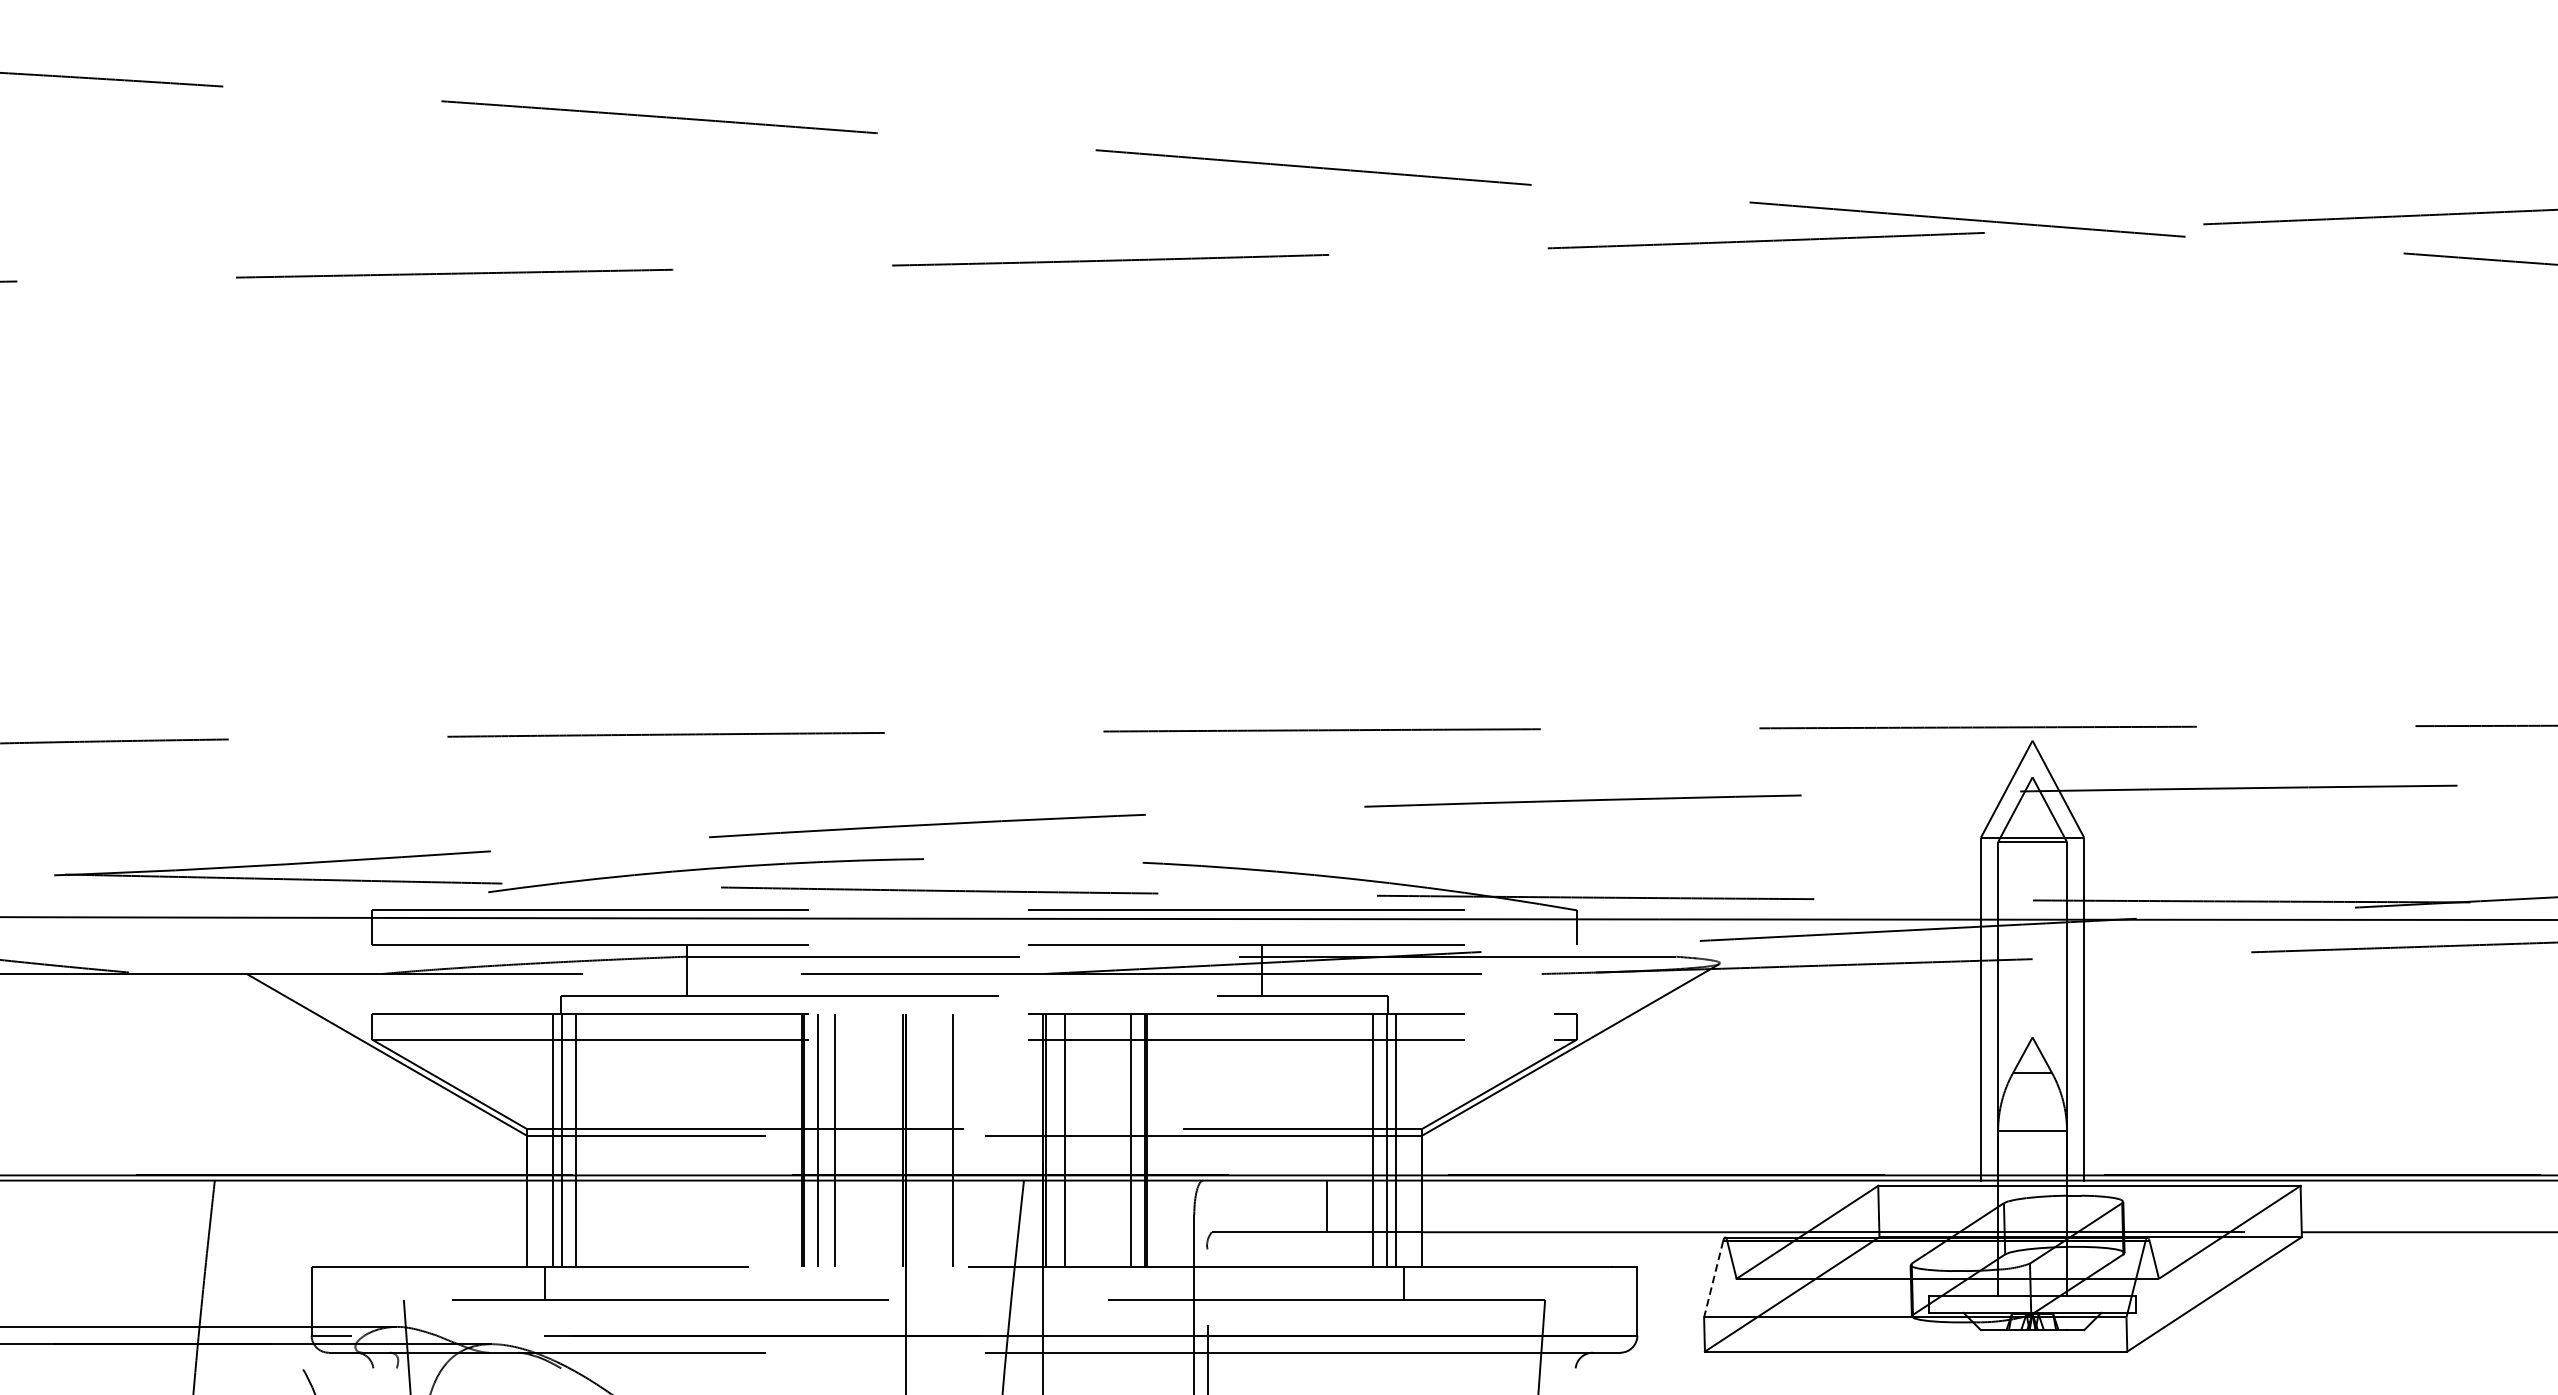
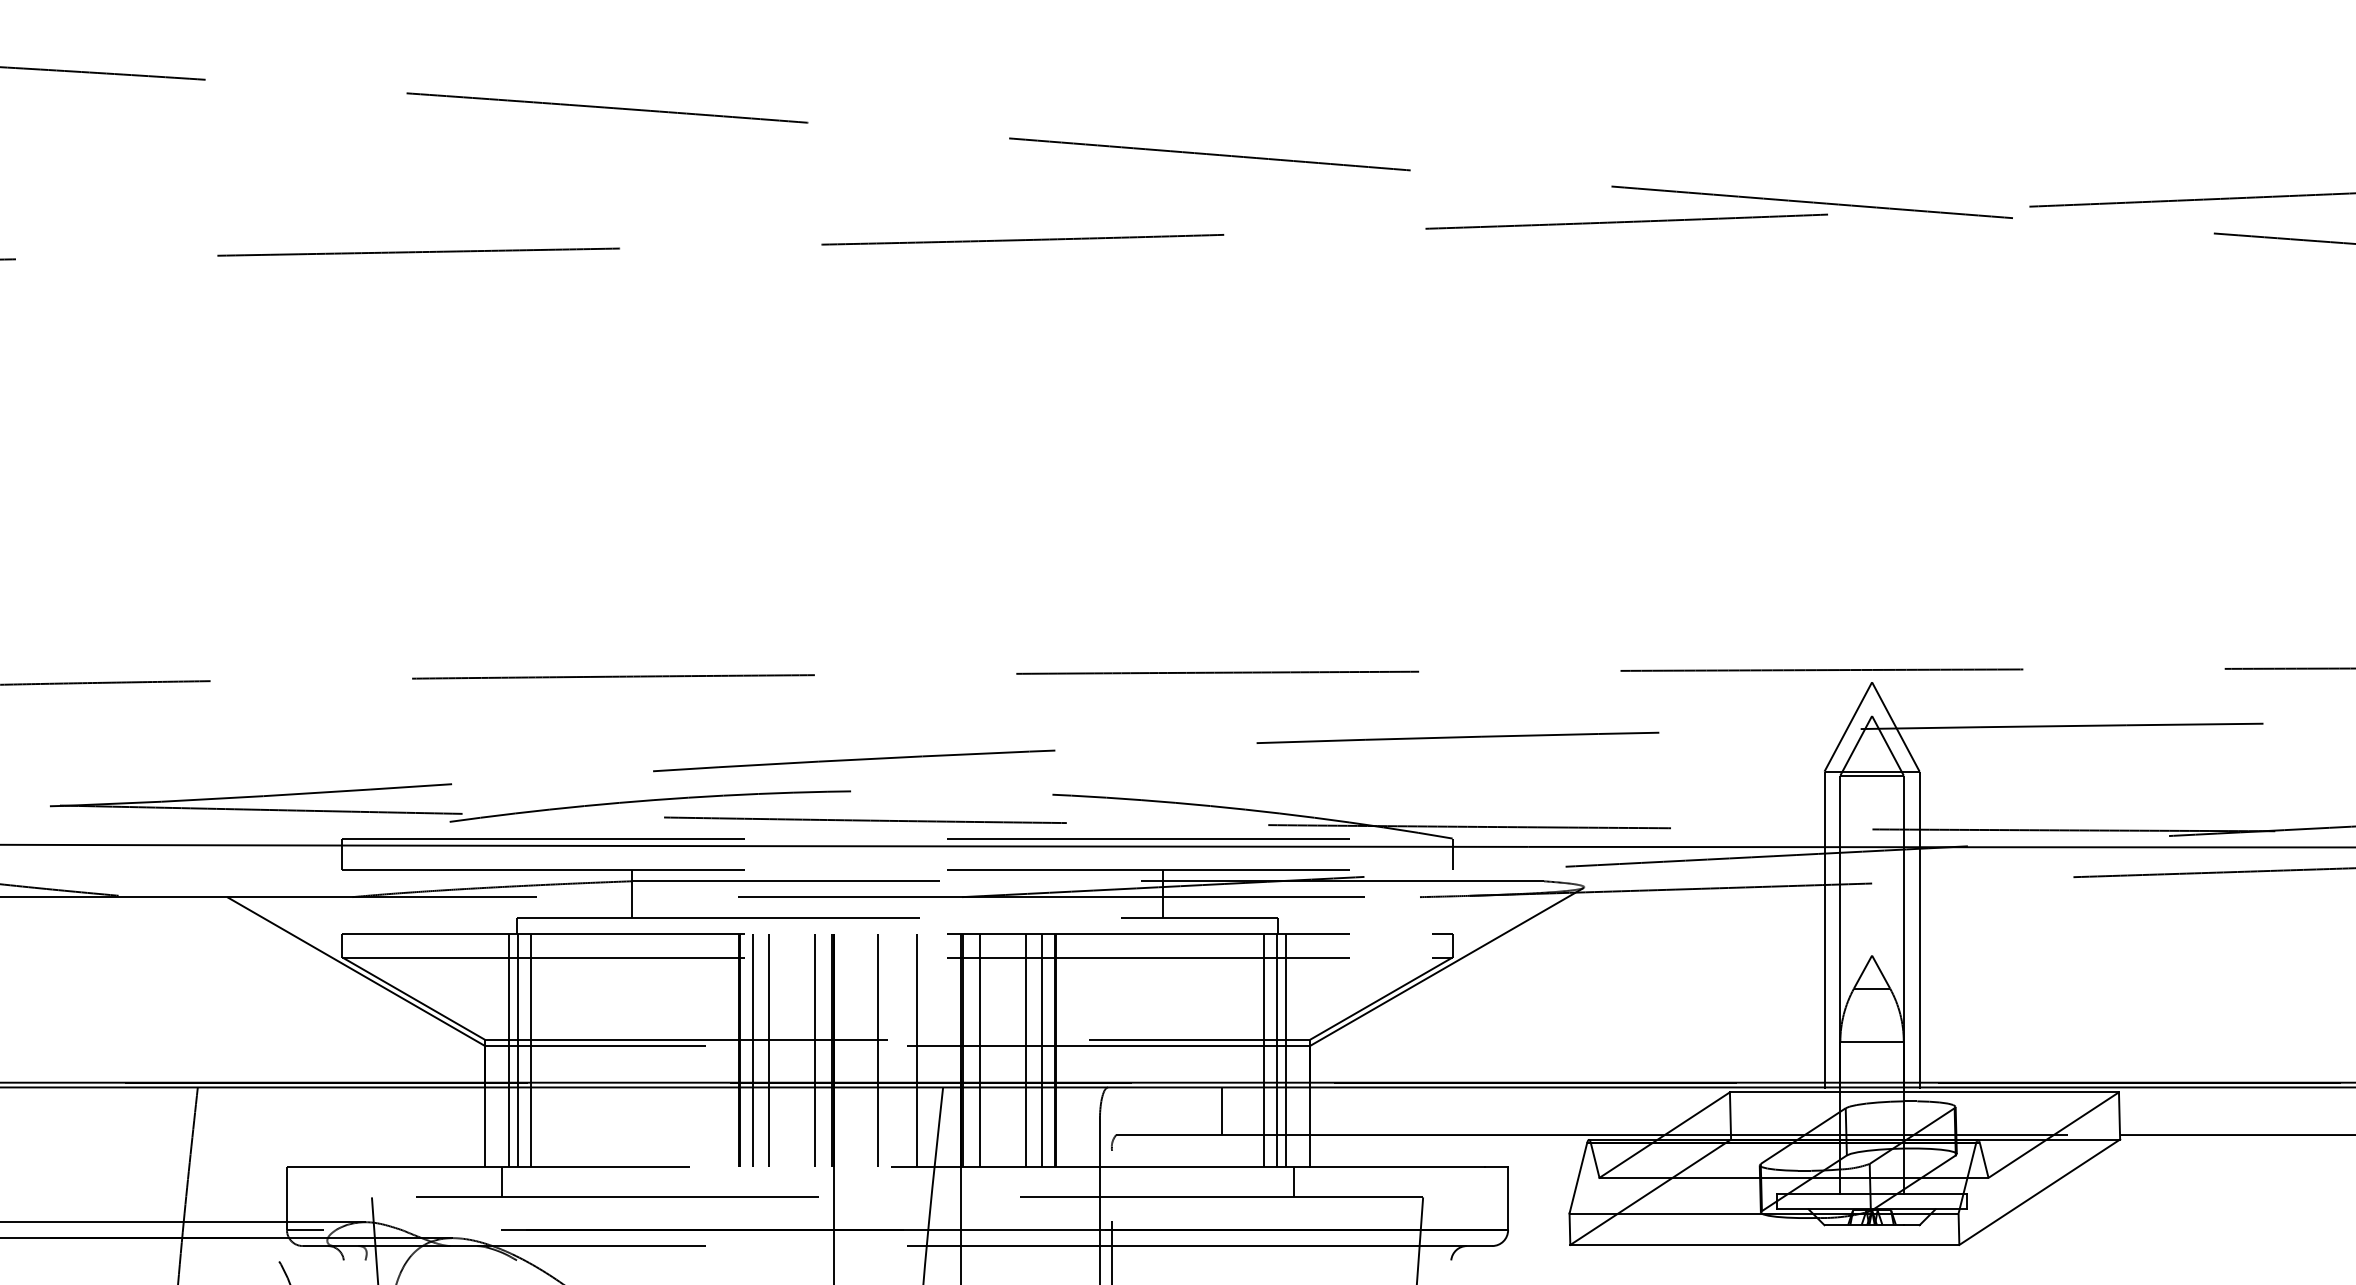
line: (884, 1139) -> (814, 1049), added
line: (996, 1139) -> (917, 1049), added
line: (1114, 1139) -> (1026, 1049), added
line: (1713, 1279) -> (1578, 1178), dashed -> solid

